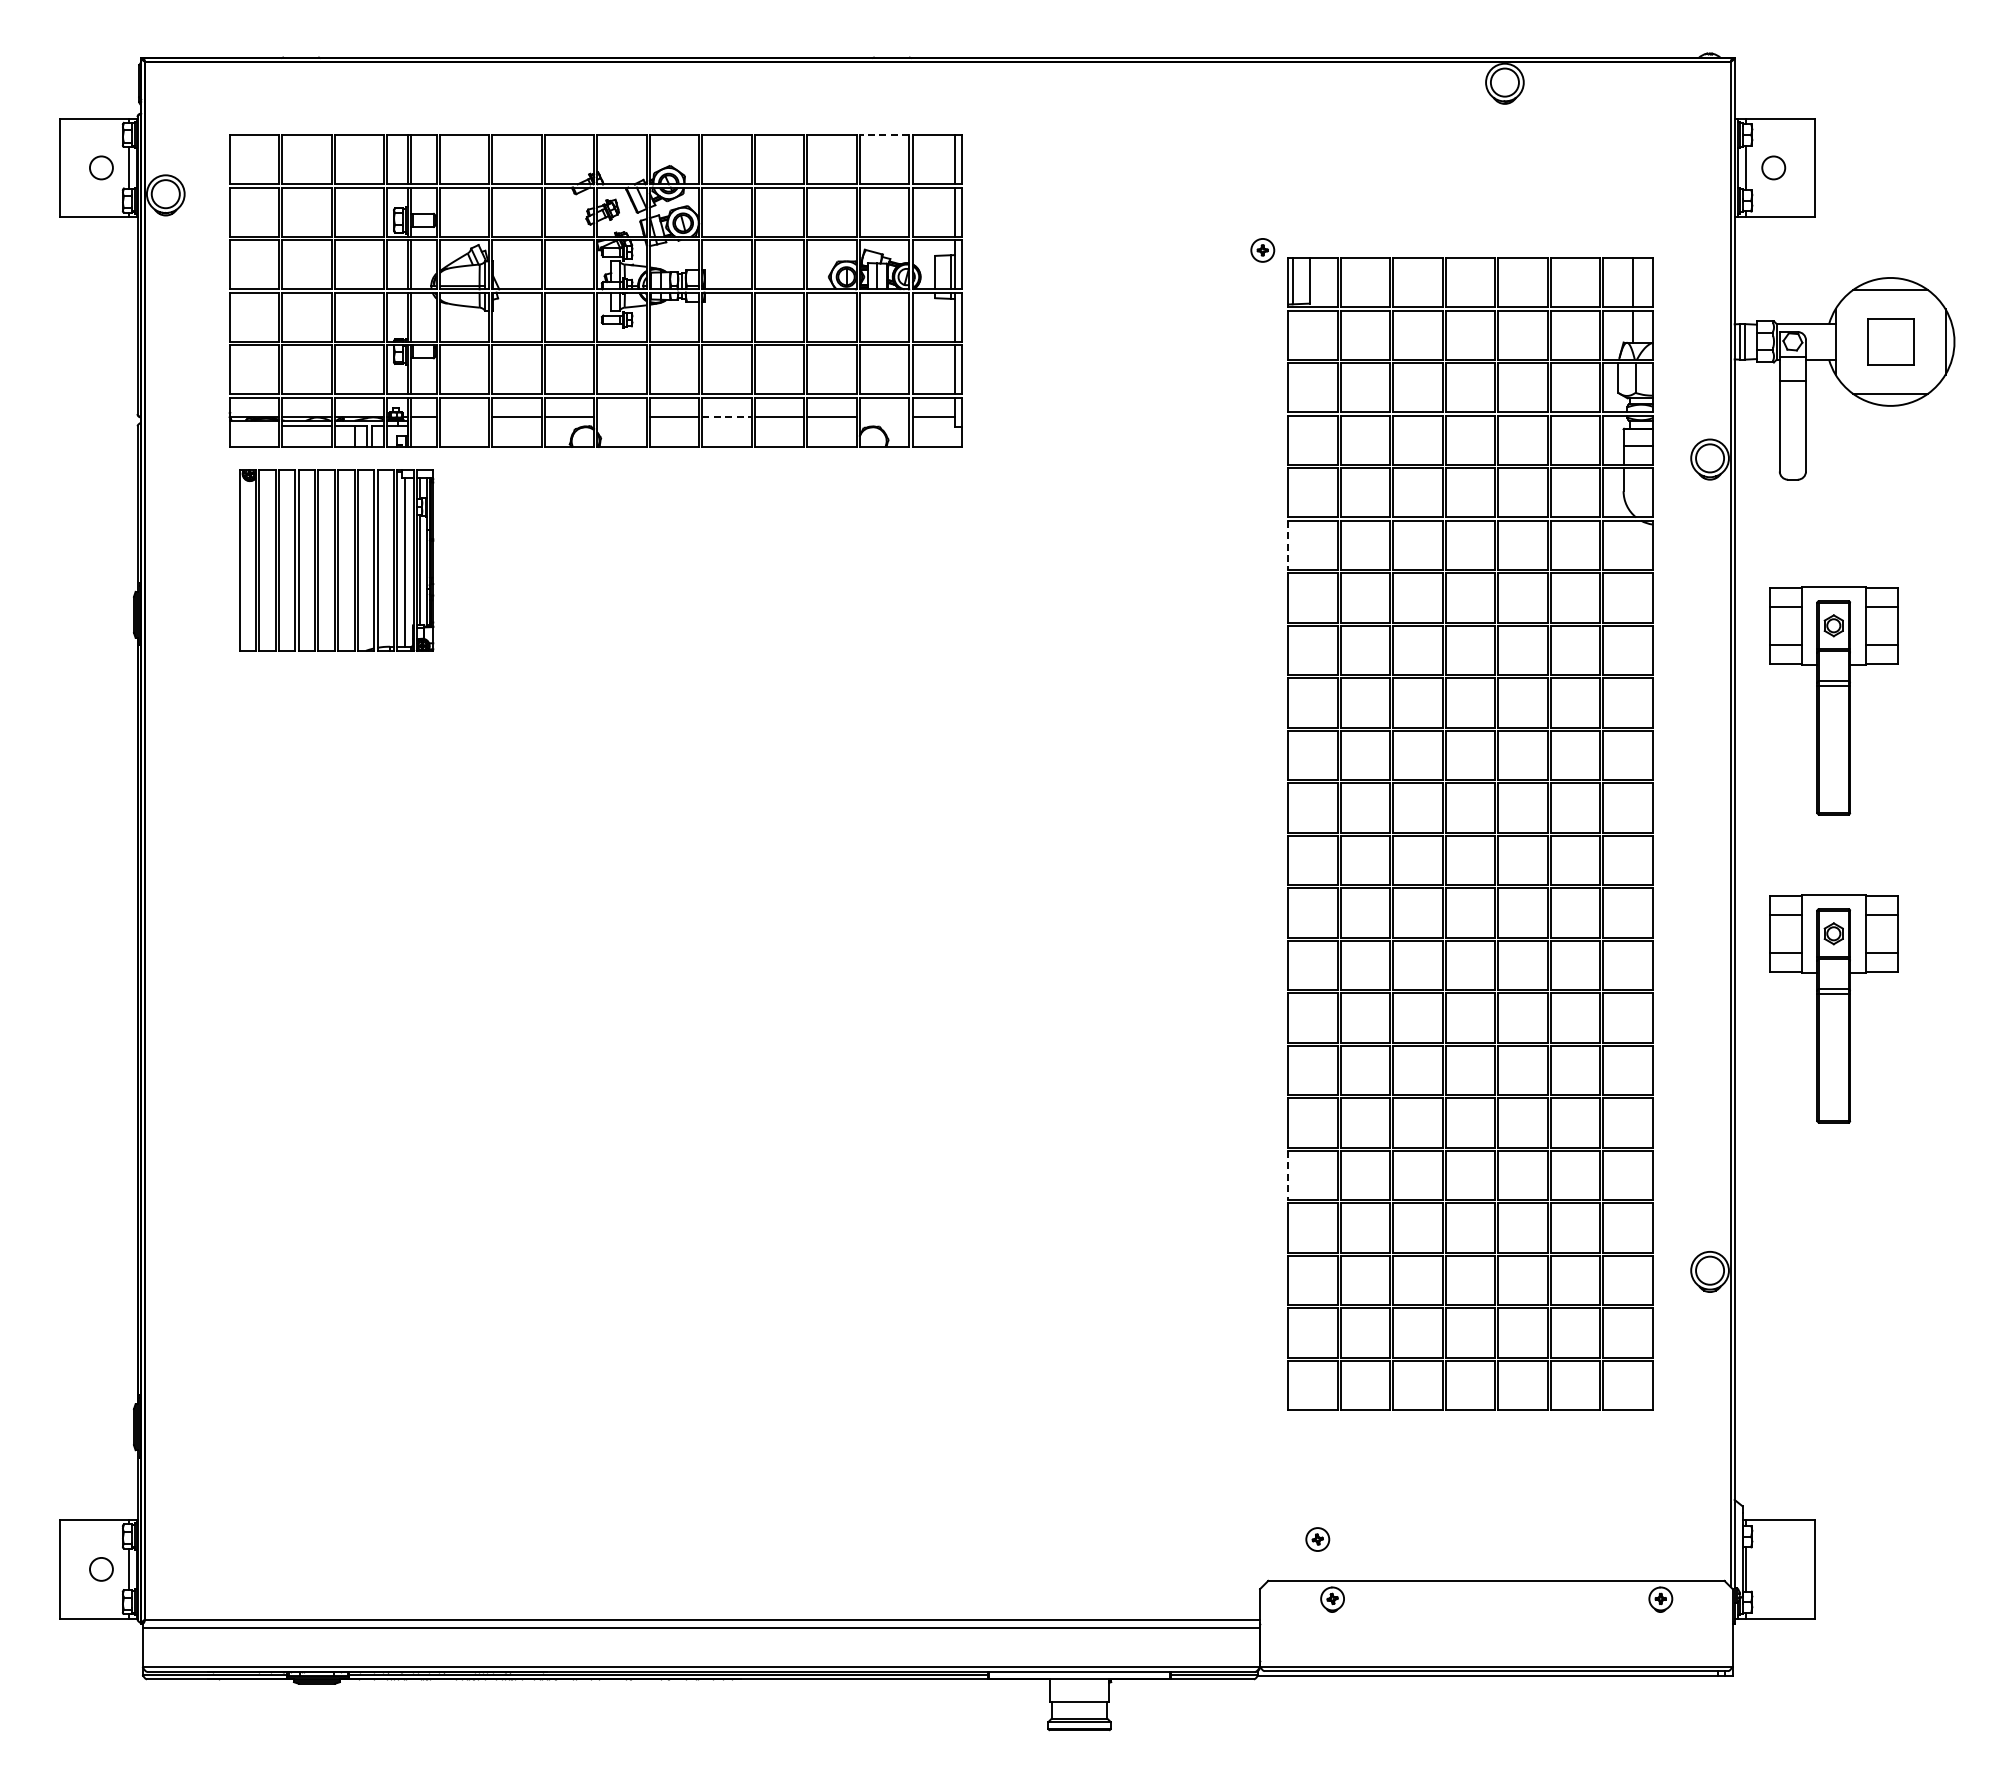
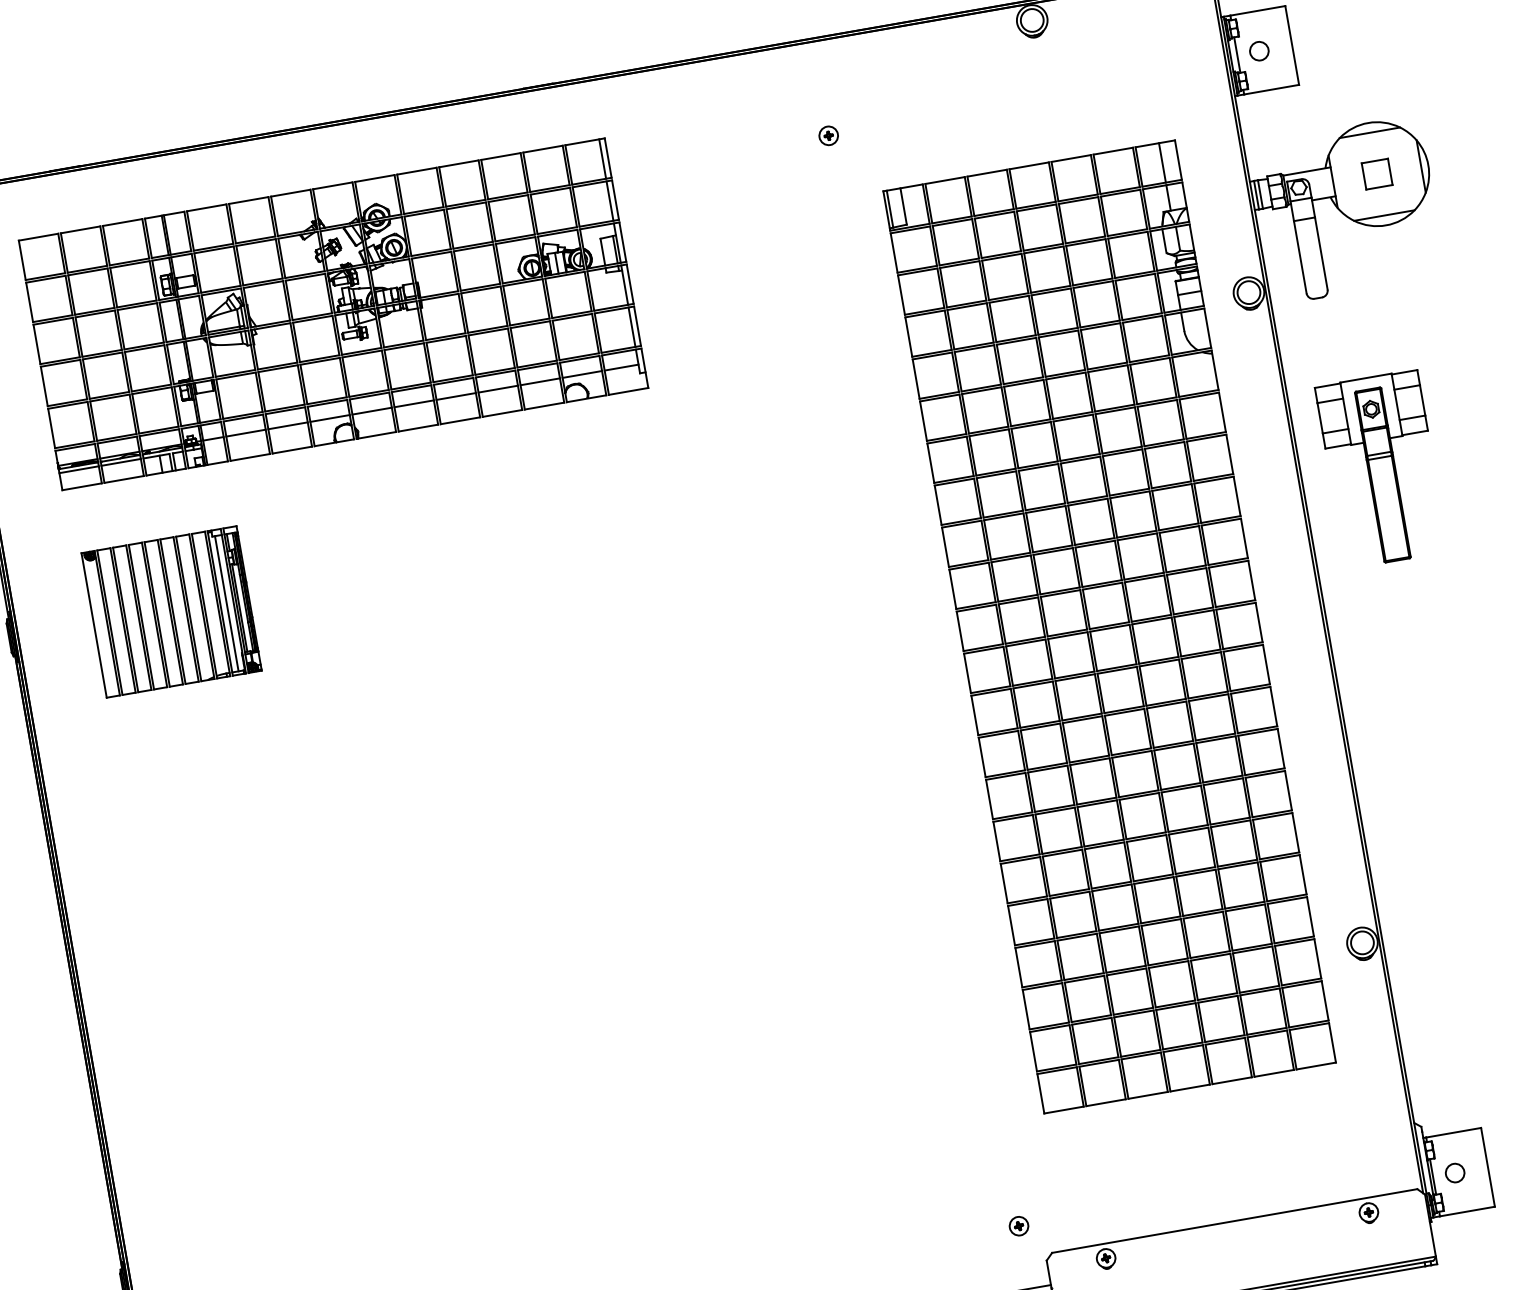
line: (884, 135) -> (542, 149), dashed -> solid
part: (1262, 250) -> (828, 135), moved
part: (1890, 341) -> (1377, 173), size x0.71
line: (464, 416) -> (246, 433), added
line: (621, 416) -> (371, 411), added
line: (727, 416) -> (456, 396), dashed -> solid
line: (884, 416) -> (582, 374), added
line: (254, 425) -> (79, 469), added
line: (1288, 545) -> (923, 421), dashed -> solid
part: (336, 560) -> (171, 611), moved
part: (1833, 1008) -> (1424, 715), removed
line: (1288, 1175) -> (1011, 925), dashed -> solid
part: (1317, 1539) -> (1018, 1226), moved
circle: (1773, 1569) -> (1454, 1173), added

